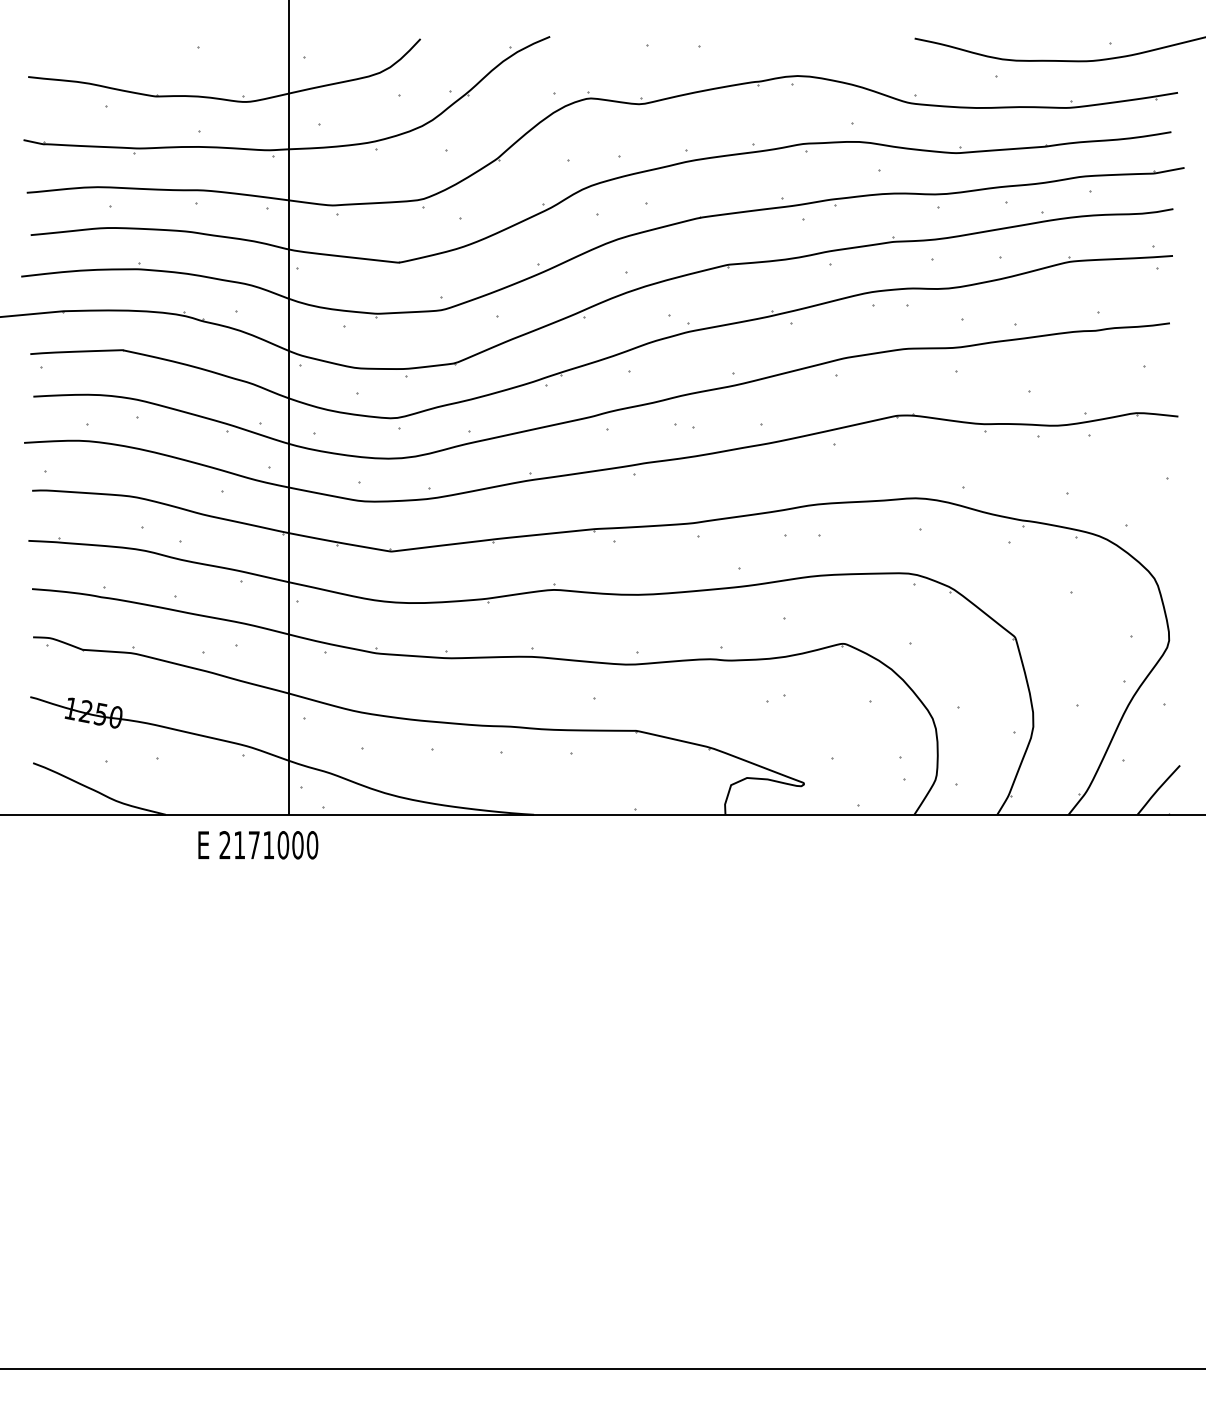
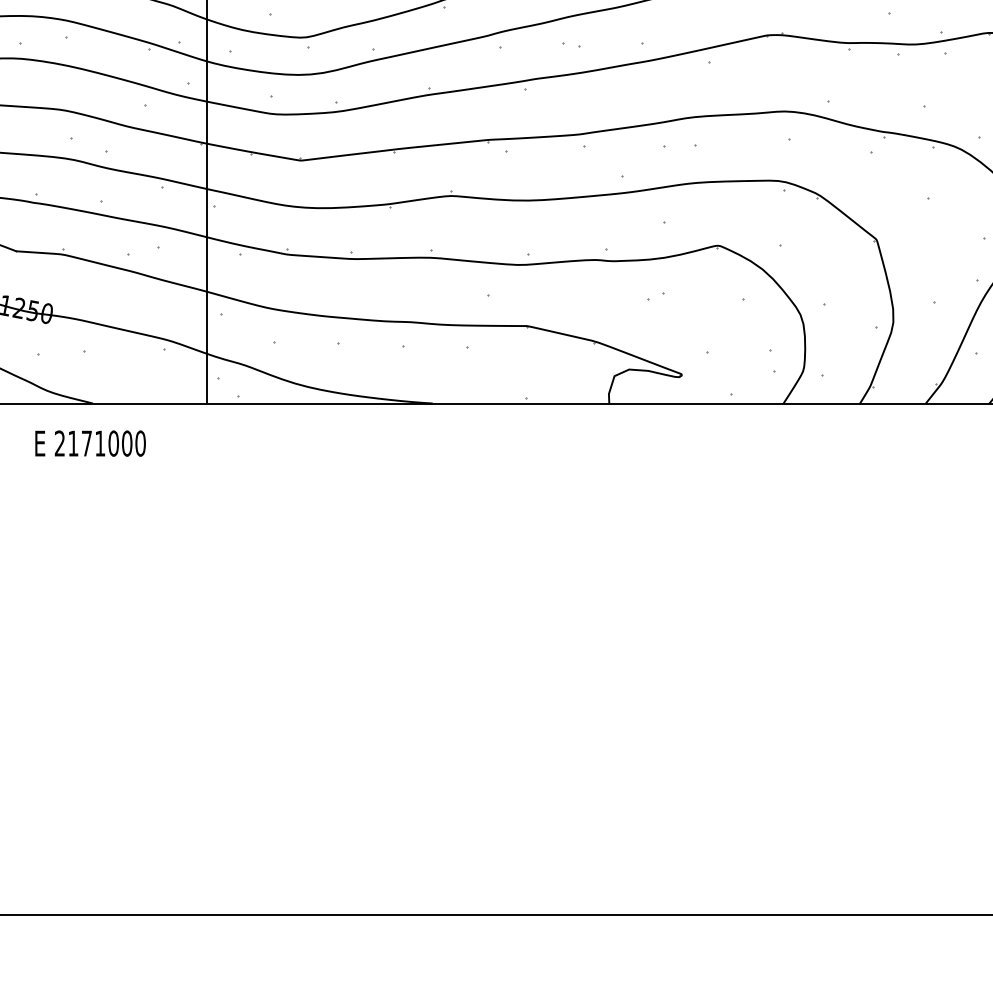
text: (258, 845) -> (90, 443), moved

